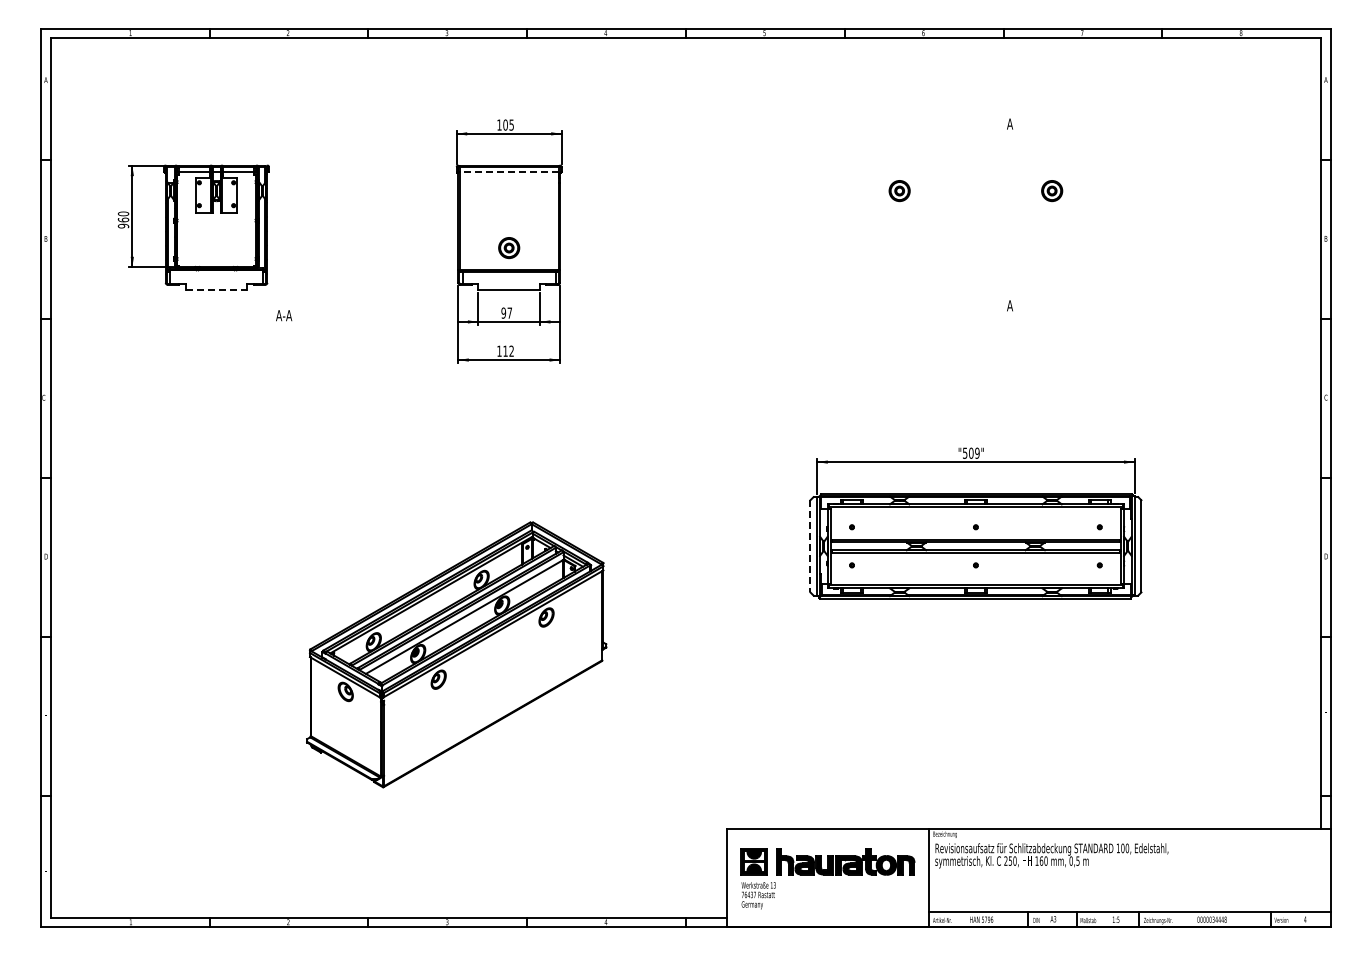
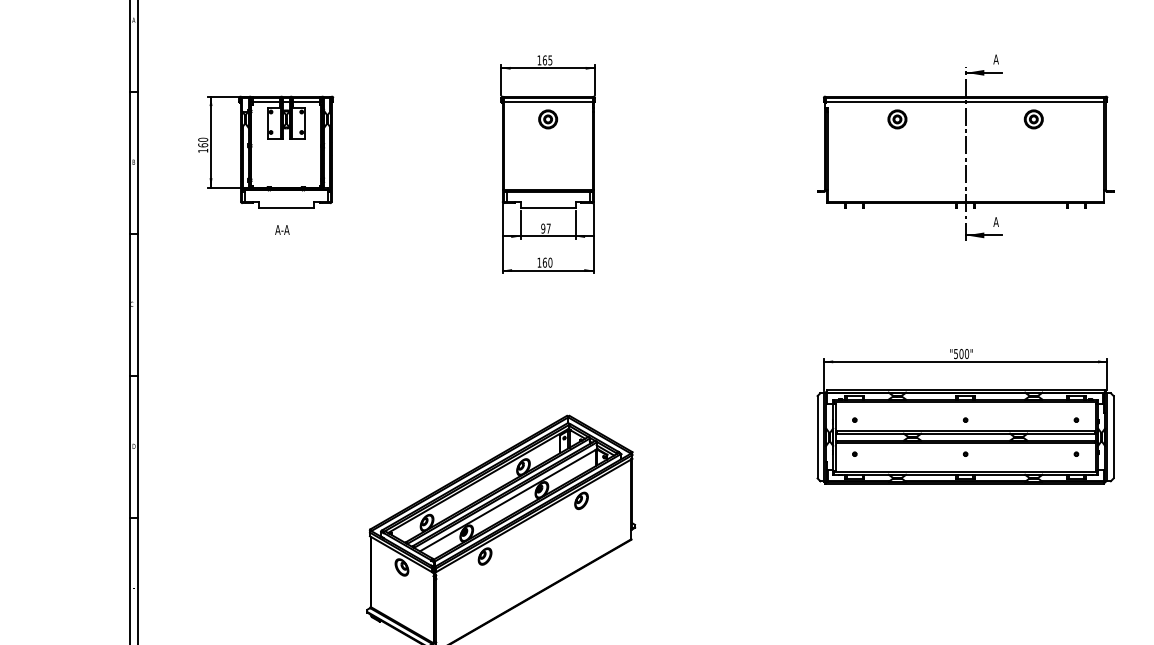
text: (505, 124) -> (544, 59), 105 -> 165
line: (509, 172) -> (548, 102), dashed -> solid
text: (123, 225) -> (203, 150), 960 -> 160
part: (975, 230) -> (965, 154), added
part: (509, 248) -> (548, 119), moved
line: (216, 290) -> (286, 208), dashed -> solid
text: (284, 315) -> (282, 229), moved
text: (508, 350) -> (547, 262), 112 -> 160
text: (977, 453) -> (967, 354), "509" -> "500"
line: (810, 546) -> (817, 437), dashed -> solid

